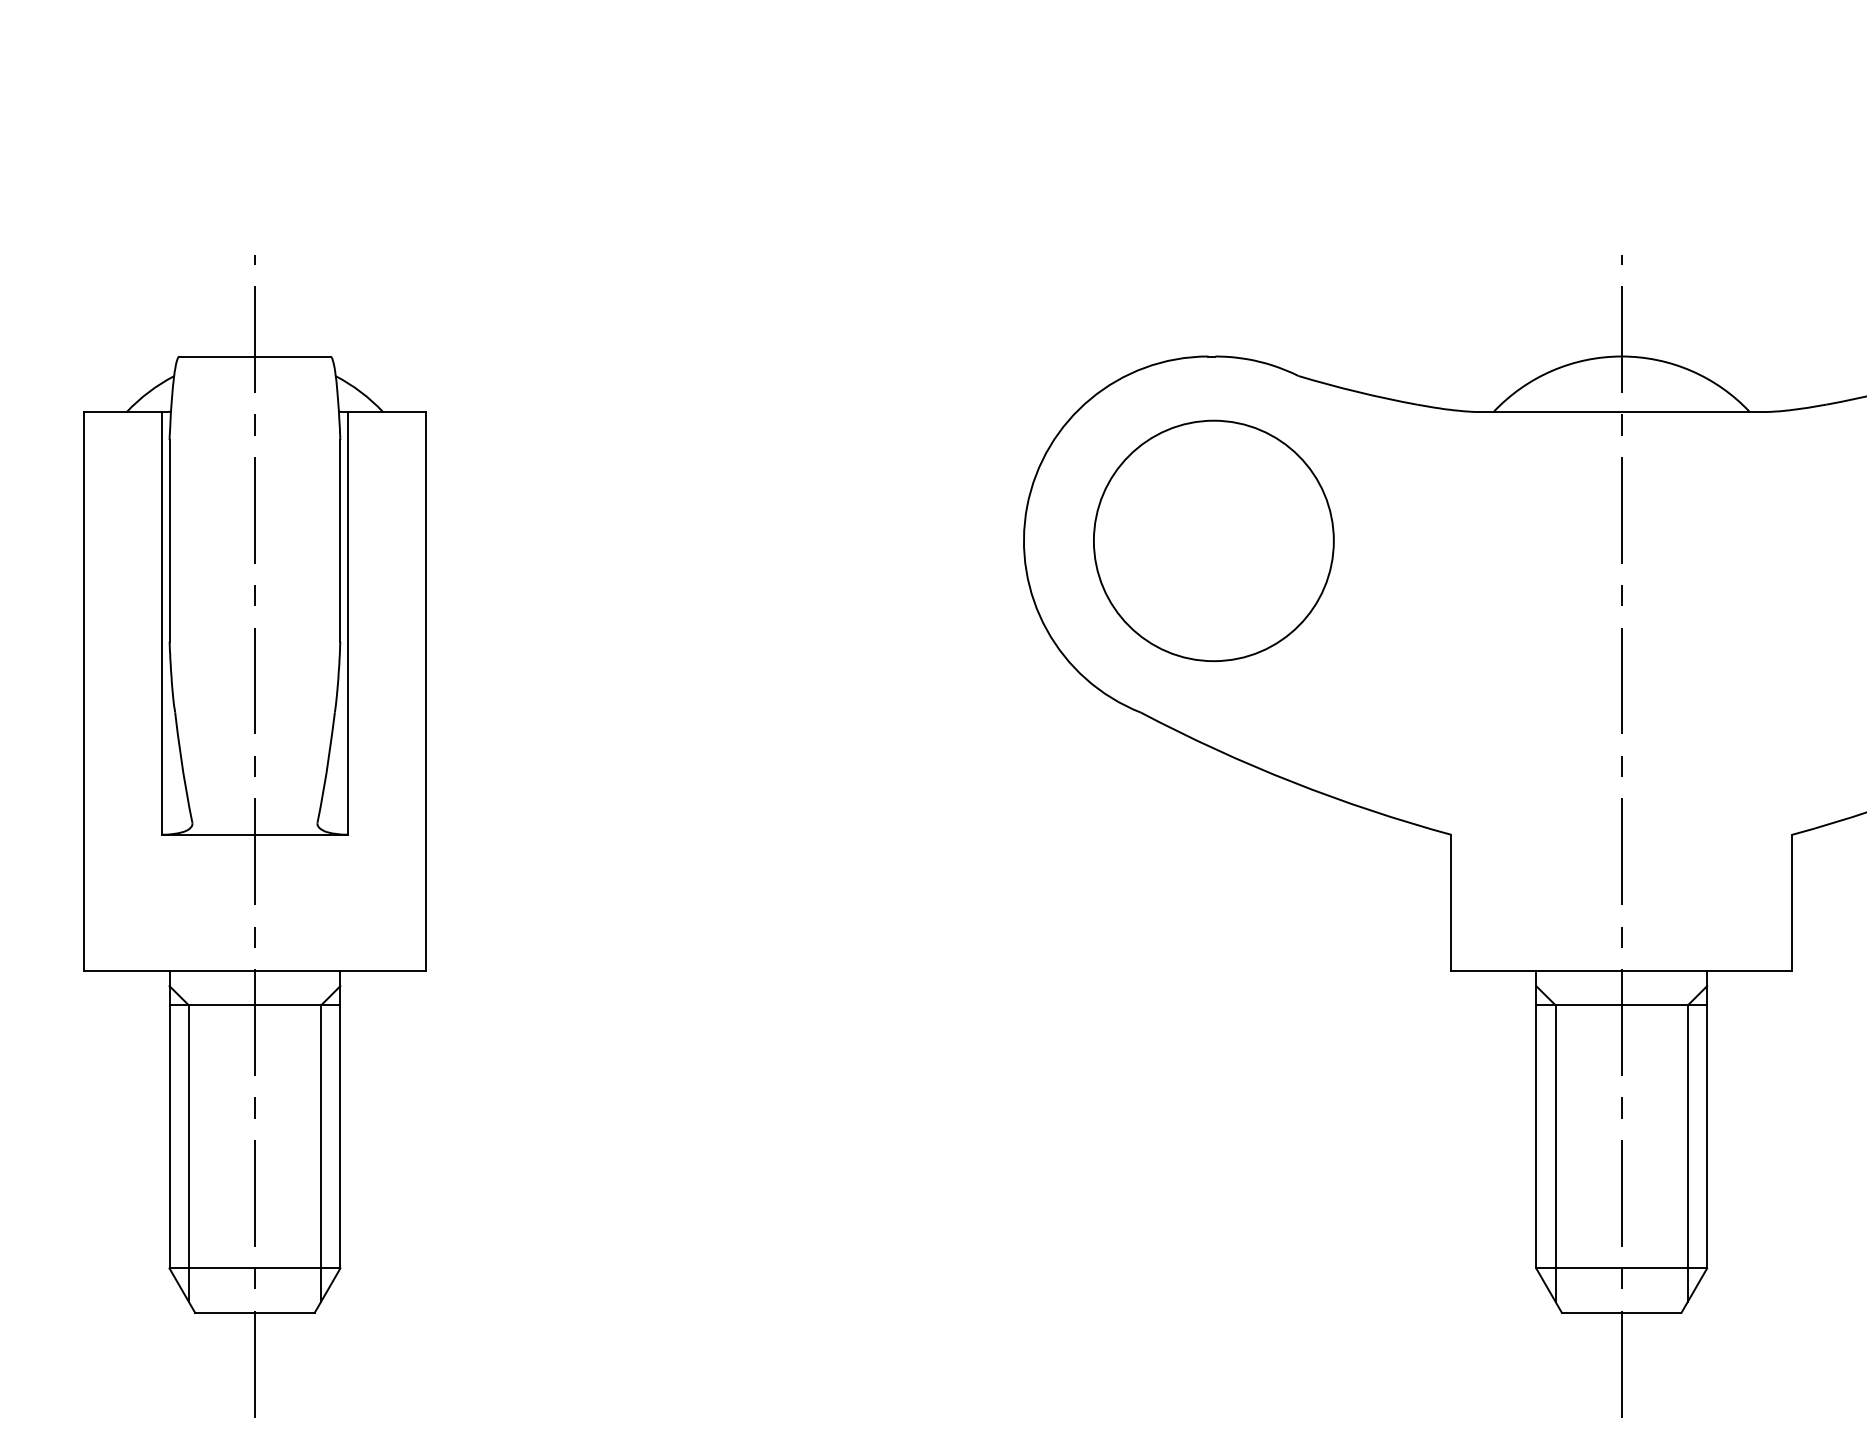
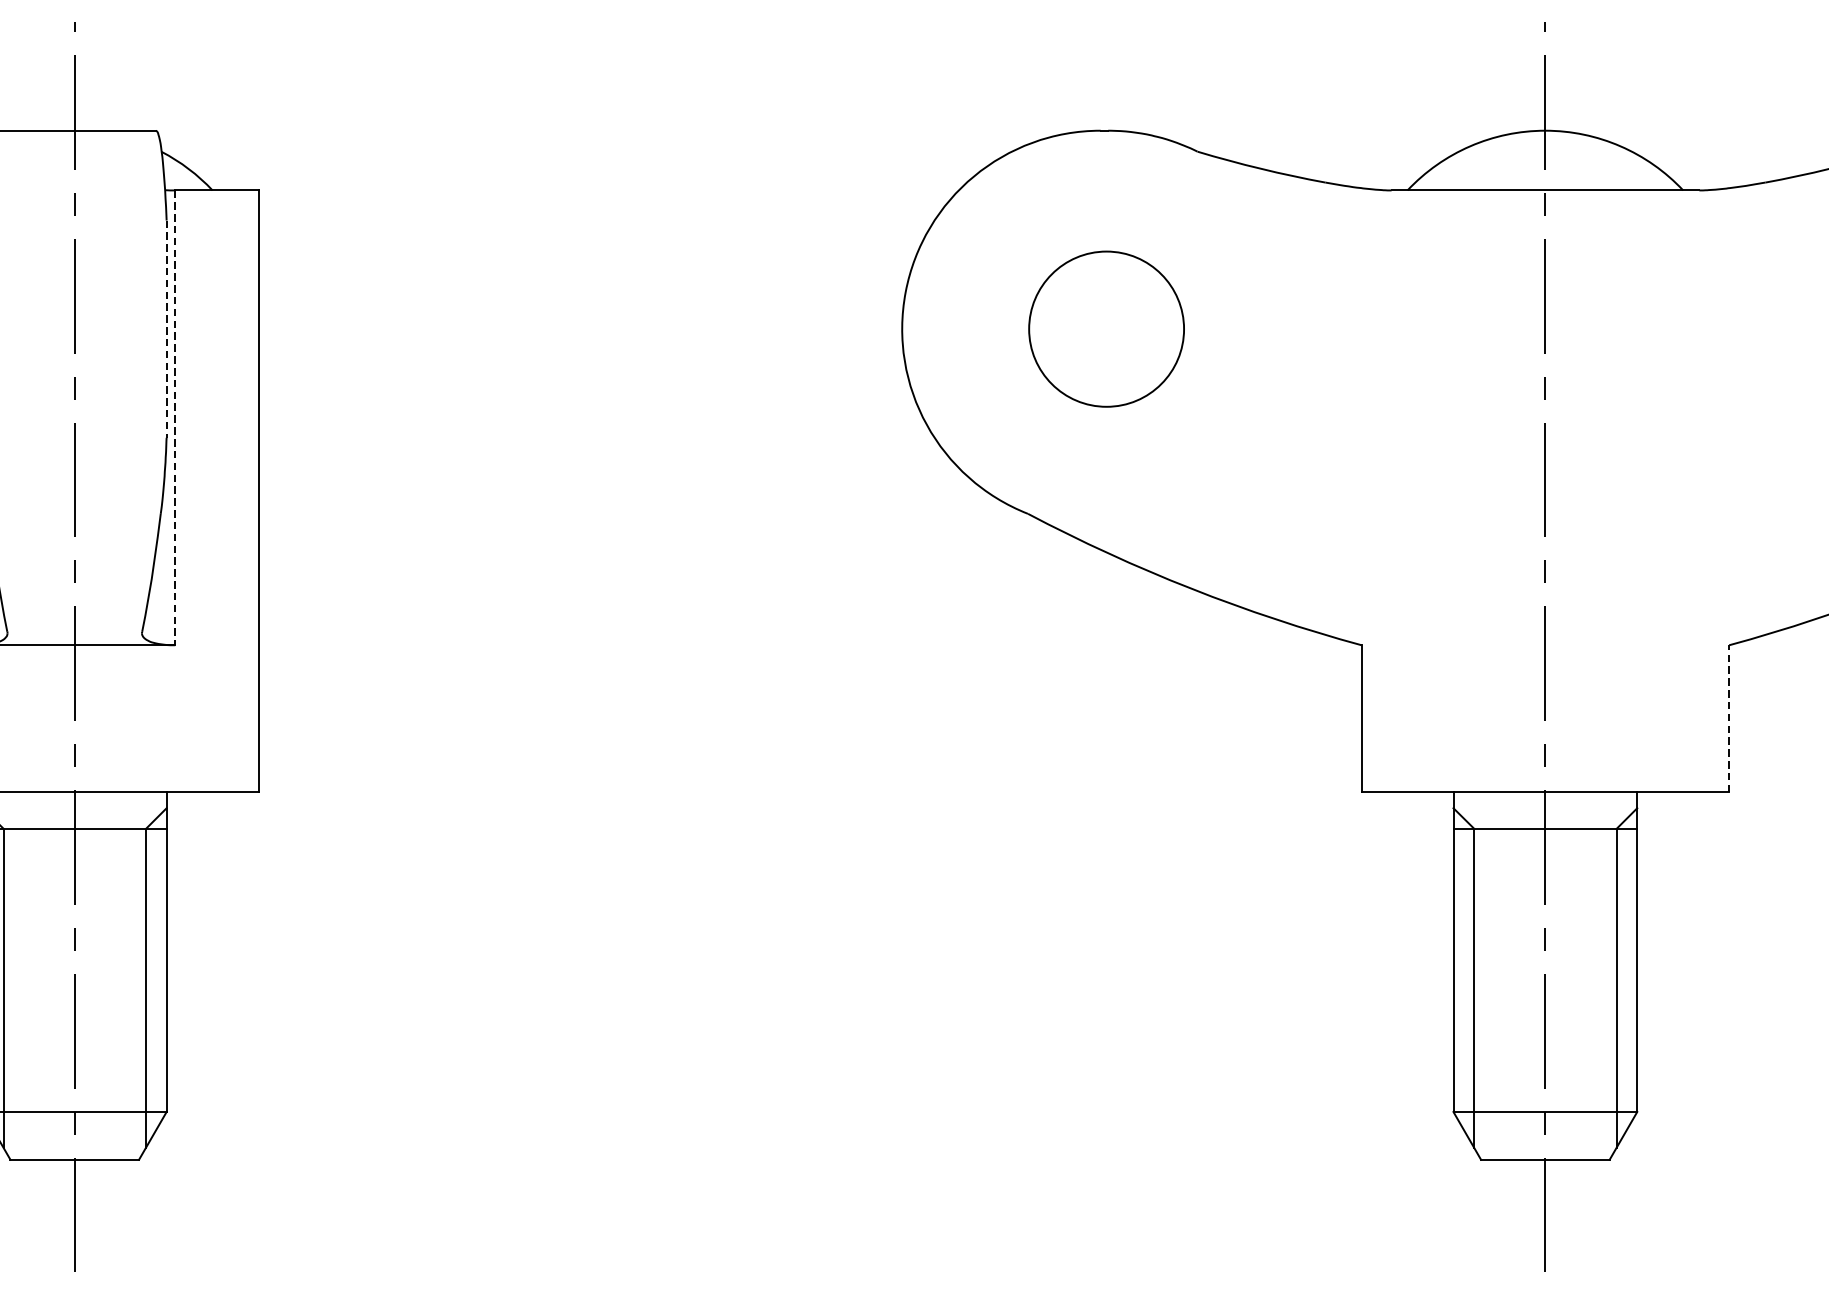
line: (340, 540) -> (166, 328), solid -> dashed
part: (1213, 540) -> (1106, 328), size x0.6
line: (348, 623) -> (175, 418), solid -> dashed
line: (1792, 902) -> (1729, 718), solid -> dashed

